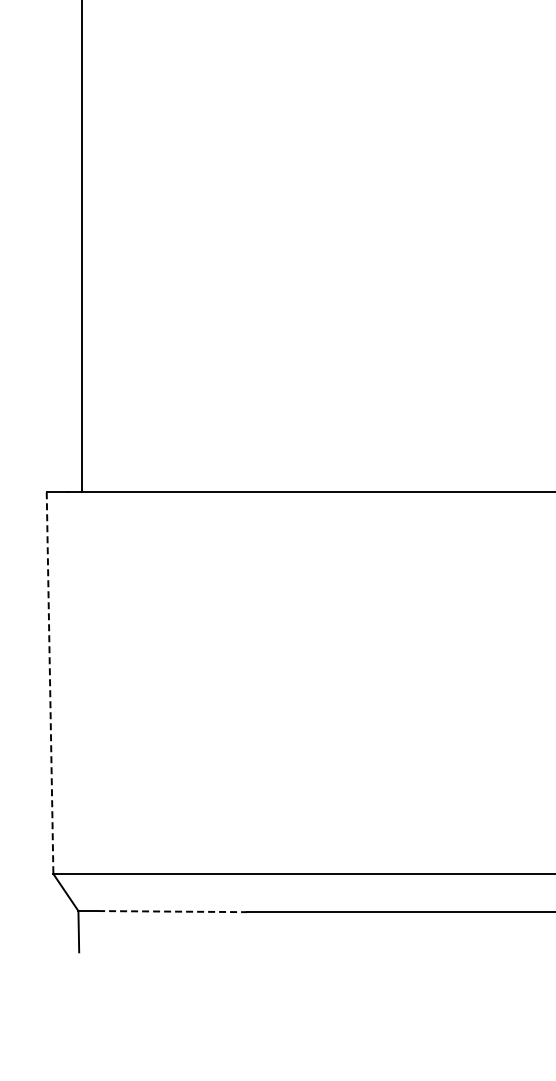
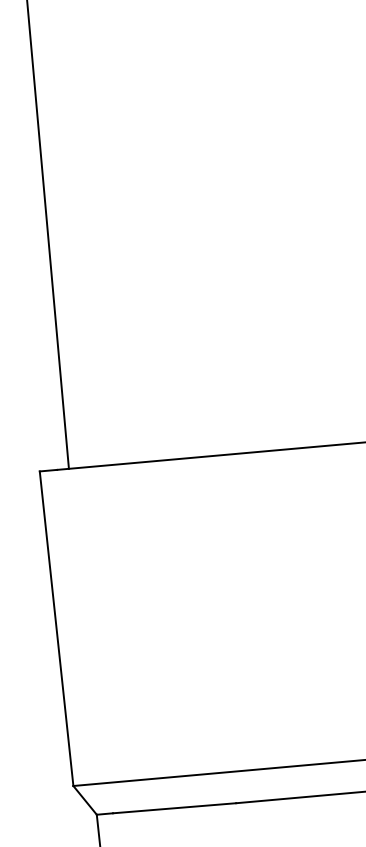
line: (50, 683) -> (56, 628), dashed -> solid
line: (172, 911) -> (174, 808), dashed -> solid

